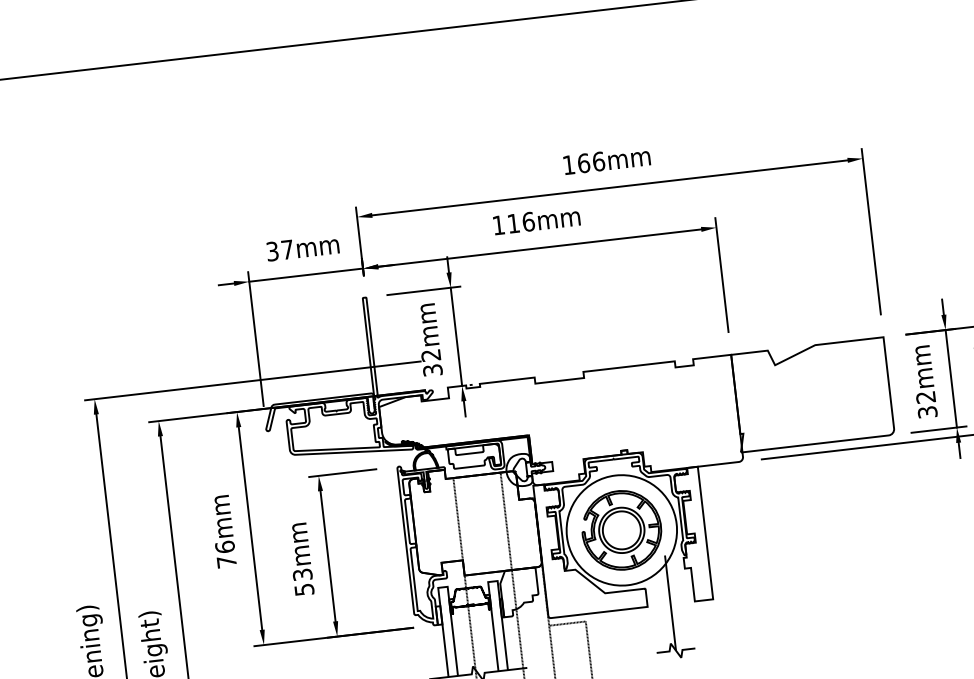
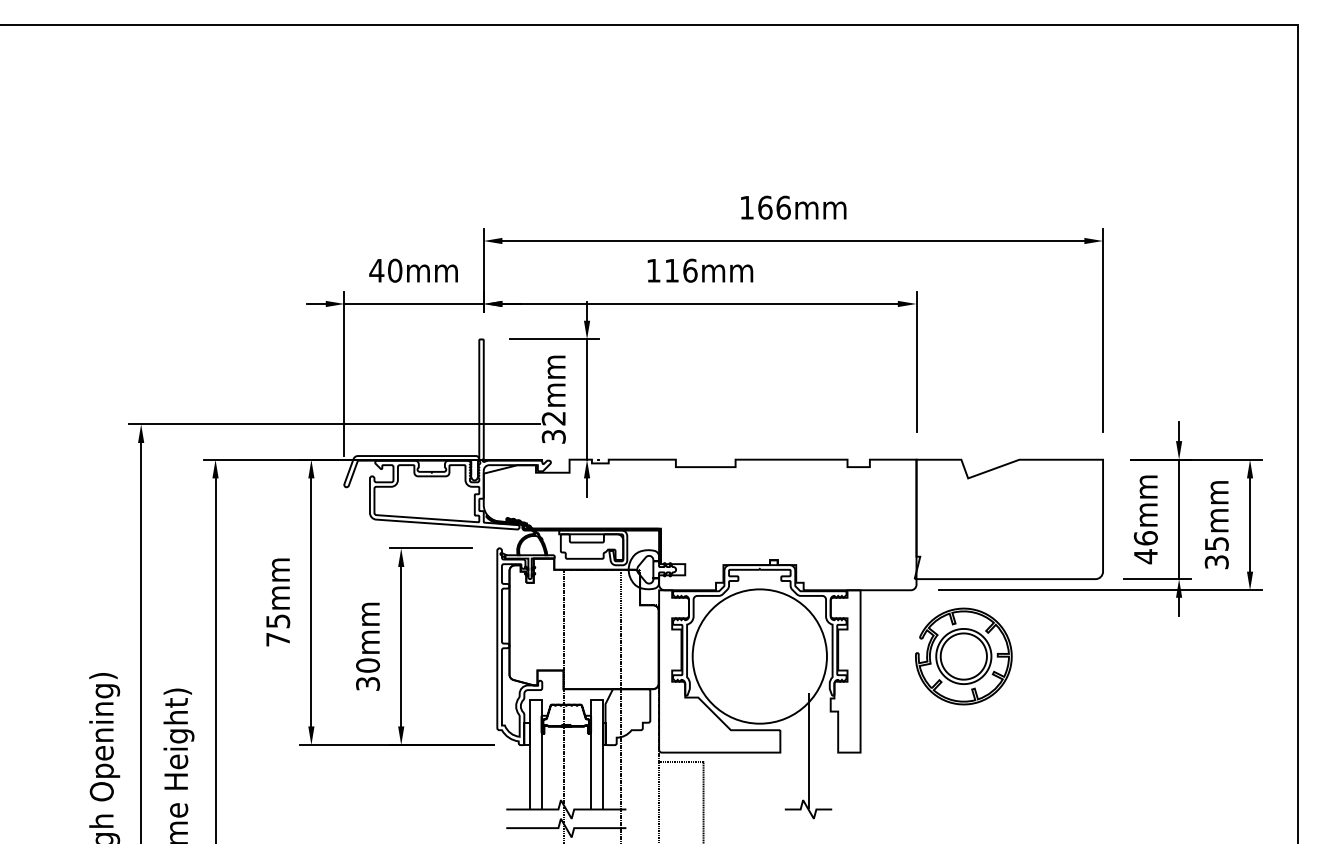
text: (279, 250) -> (385, 270), 37mm -> 40mm
text: (926, 404) -> (1145, 547), 32mm -> 46mm
part: (621, 530) -> (963, 656), moved
text: (225, 547) -> (278, 621), 76mm -> 75mm
text: (303, 582) -> (368, 674), 53mm -> 30mm

